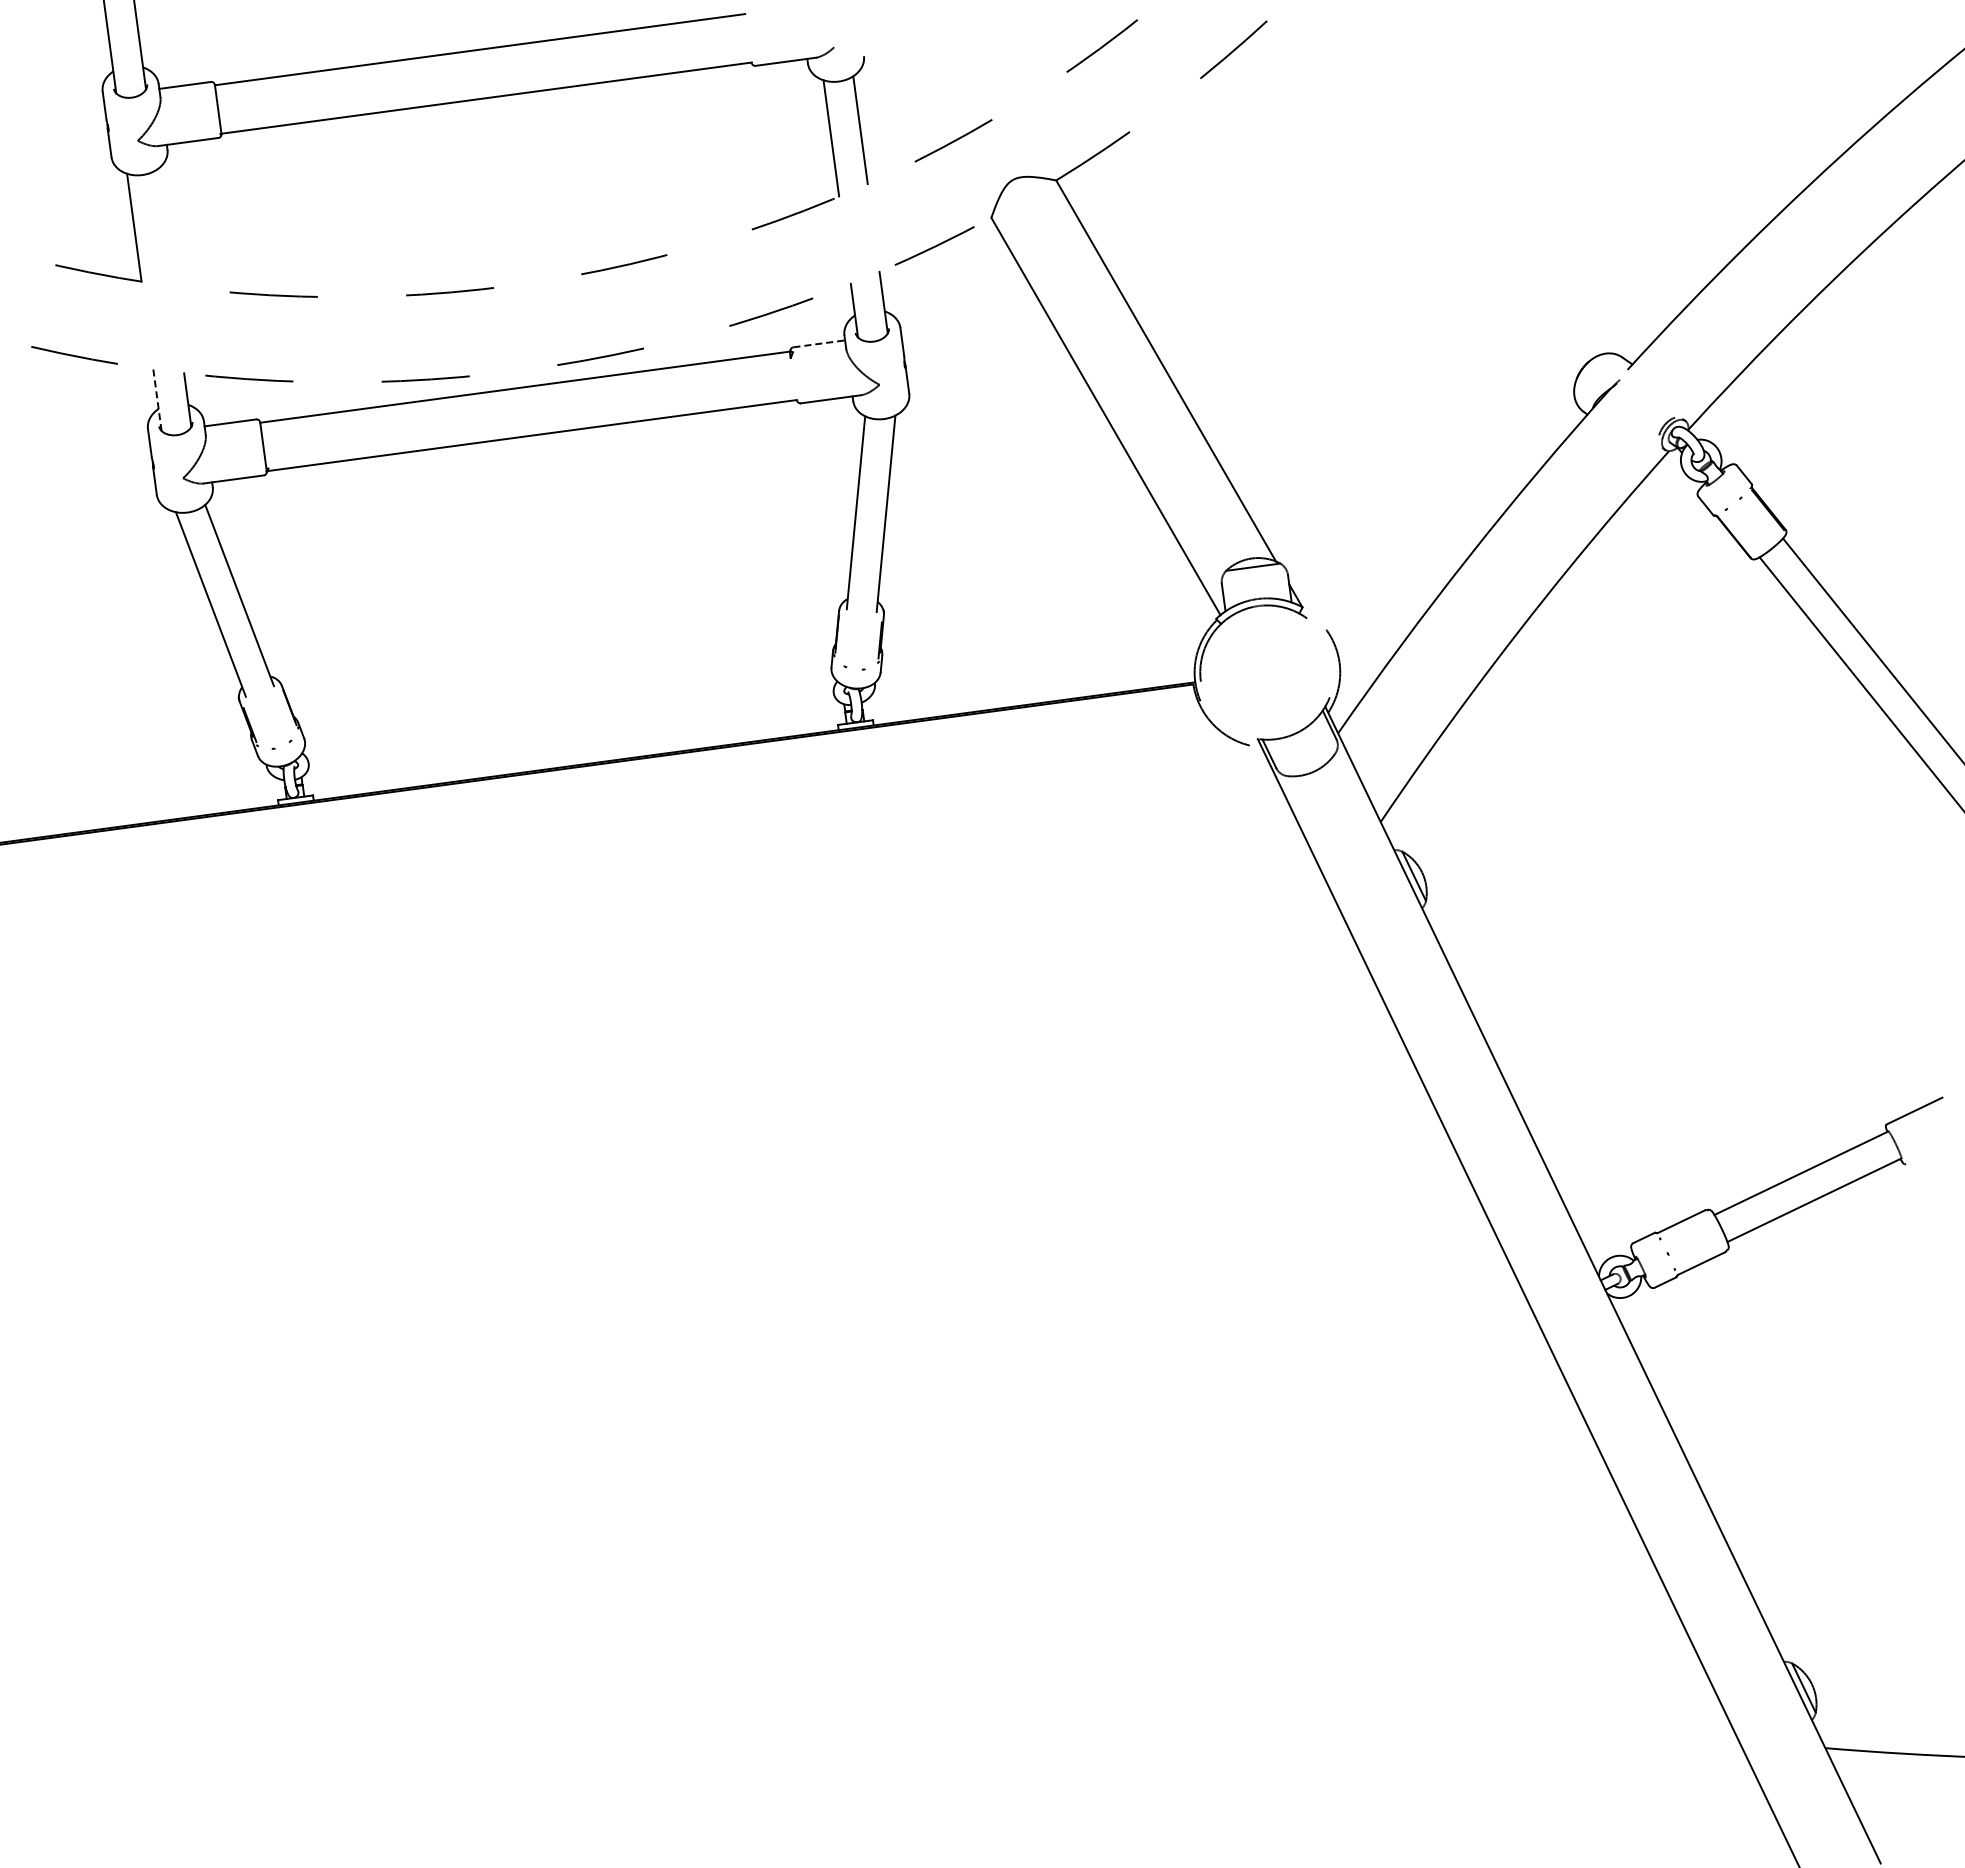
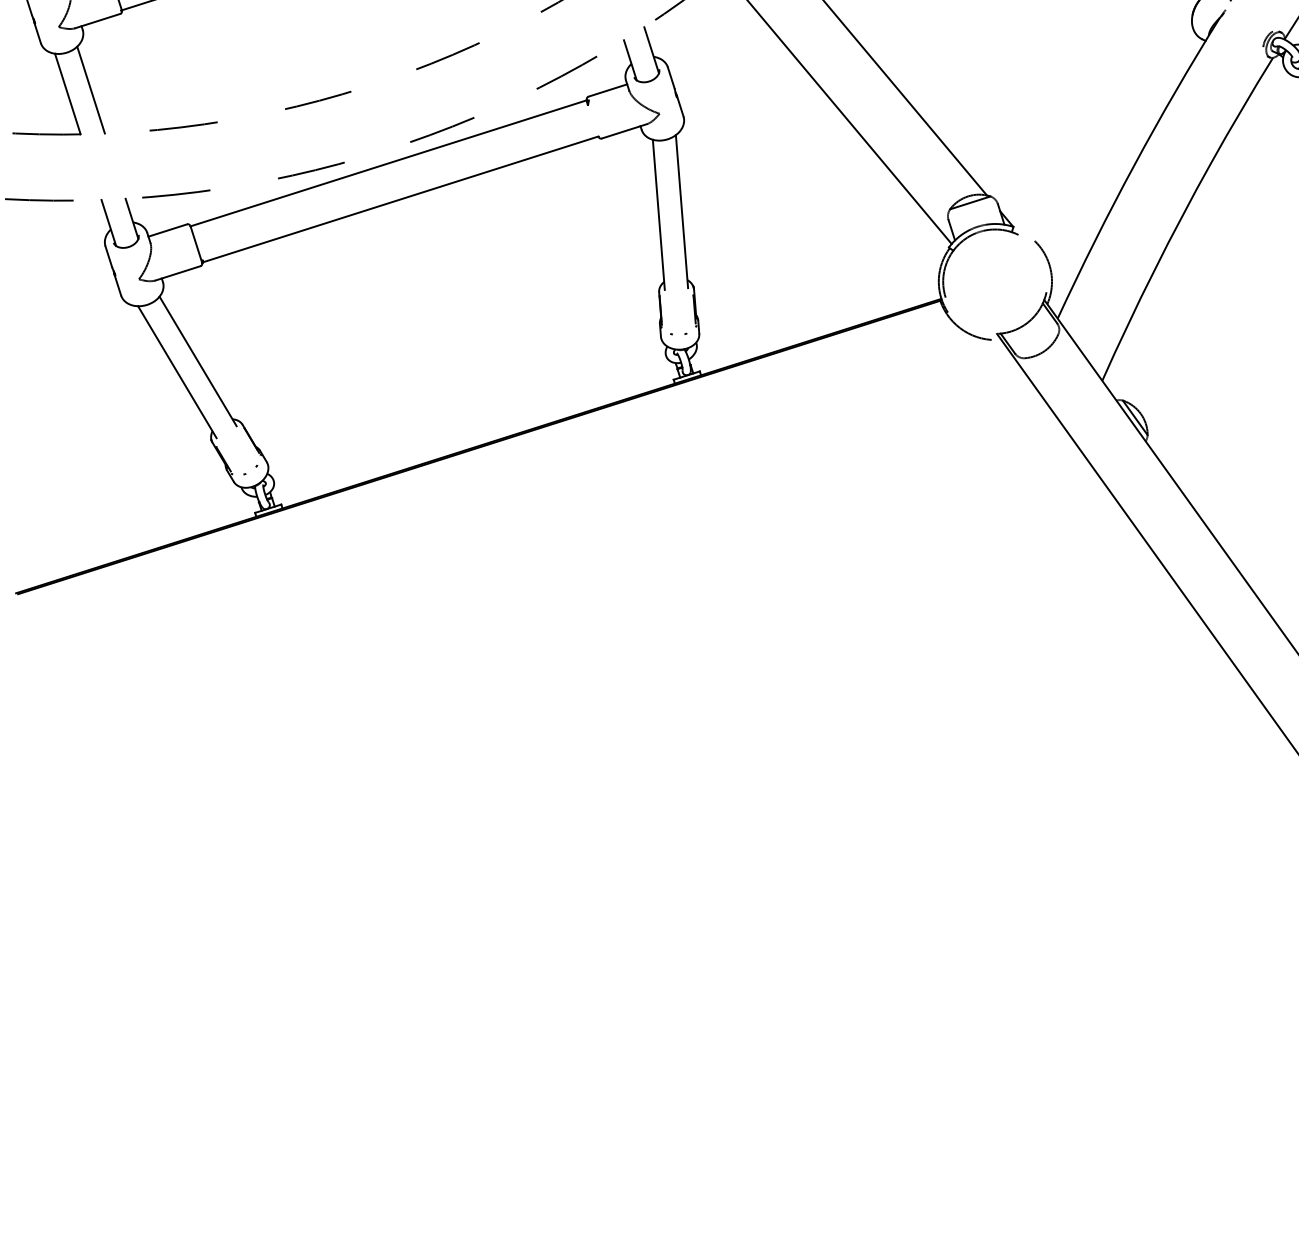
line: (164, 227) -> (90, 89), added
line: (819, 343) -> (608, 90), dashed -> solid
line: (157, 399) -> (108, 222), dashed -> solid

